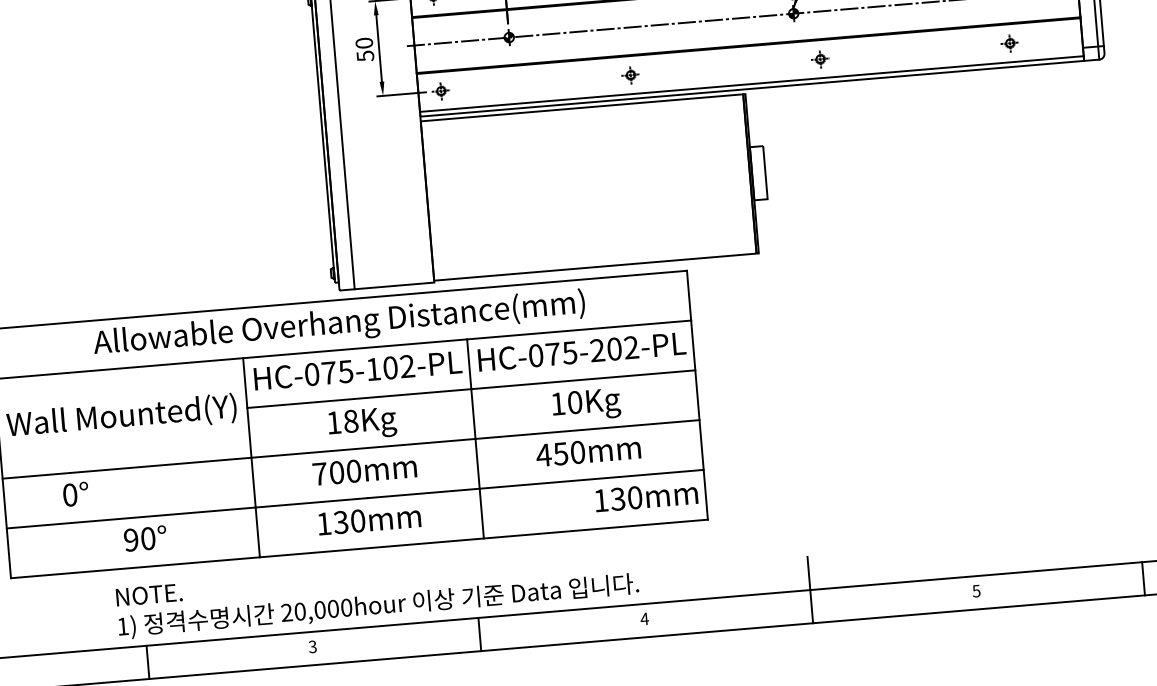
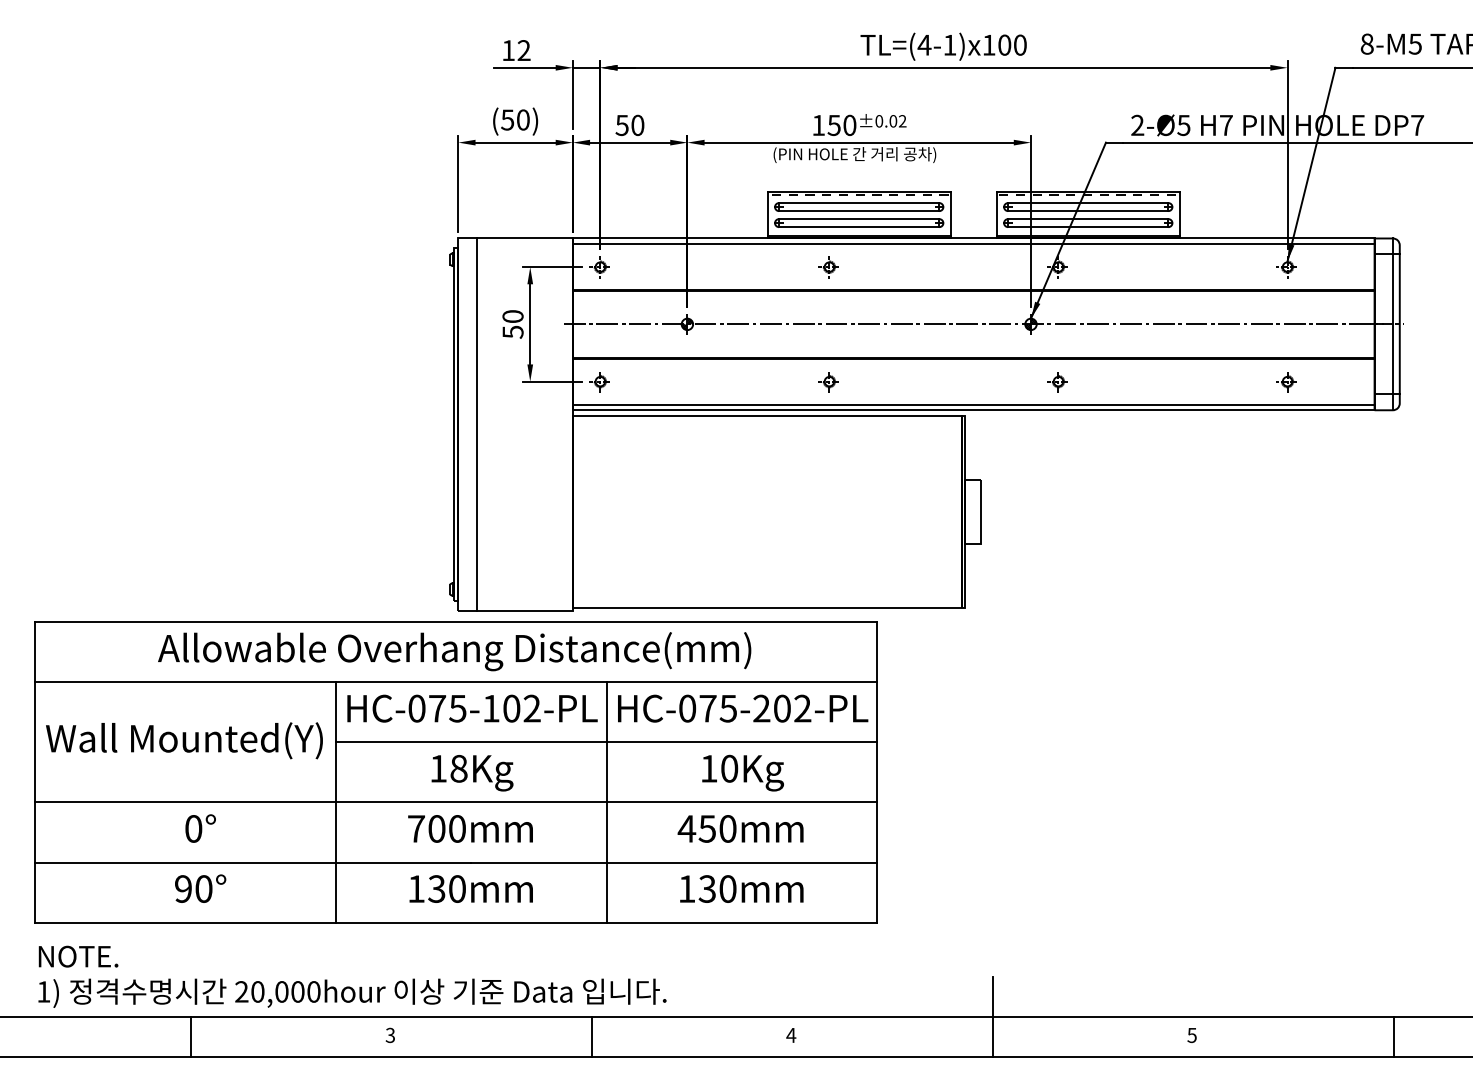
text: (75, 494) -> (200, 828), moved
text: (646, 496) -> (741, 888), moved
text: (377, 592) -> (352, 976), moved

